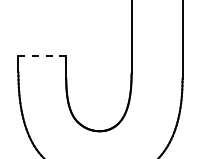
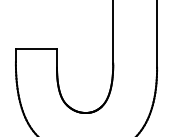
line: (42, 56) -> (36, 48), dashed -> solid

